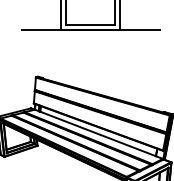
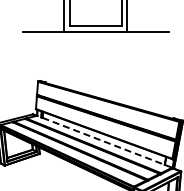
line: (98, 134) -> (104, 141), solid -> dashed

